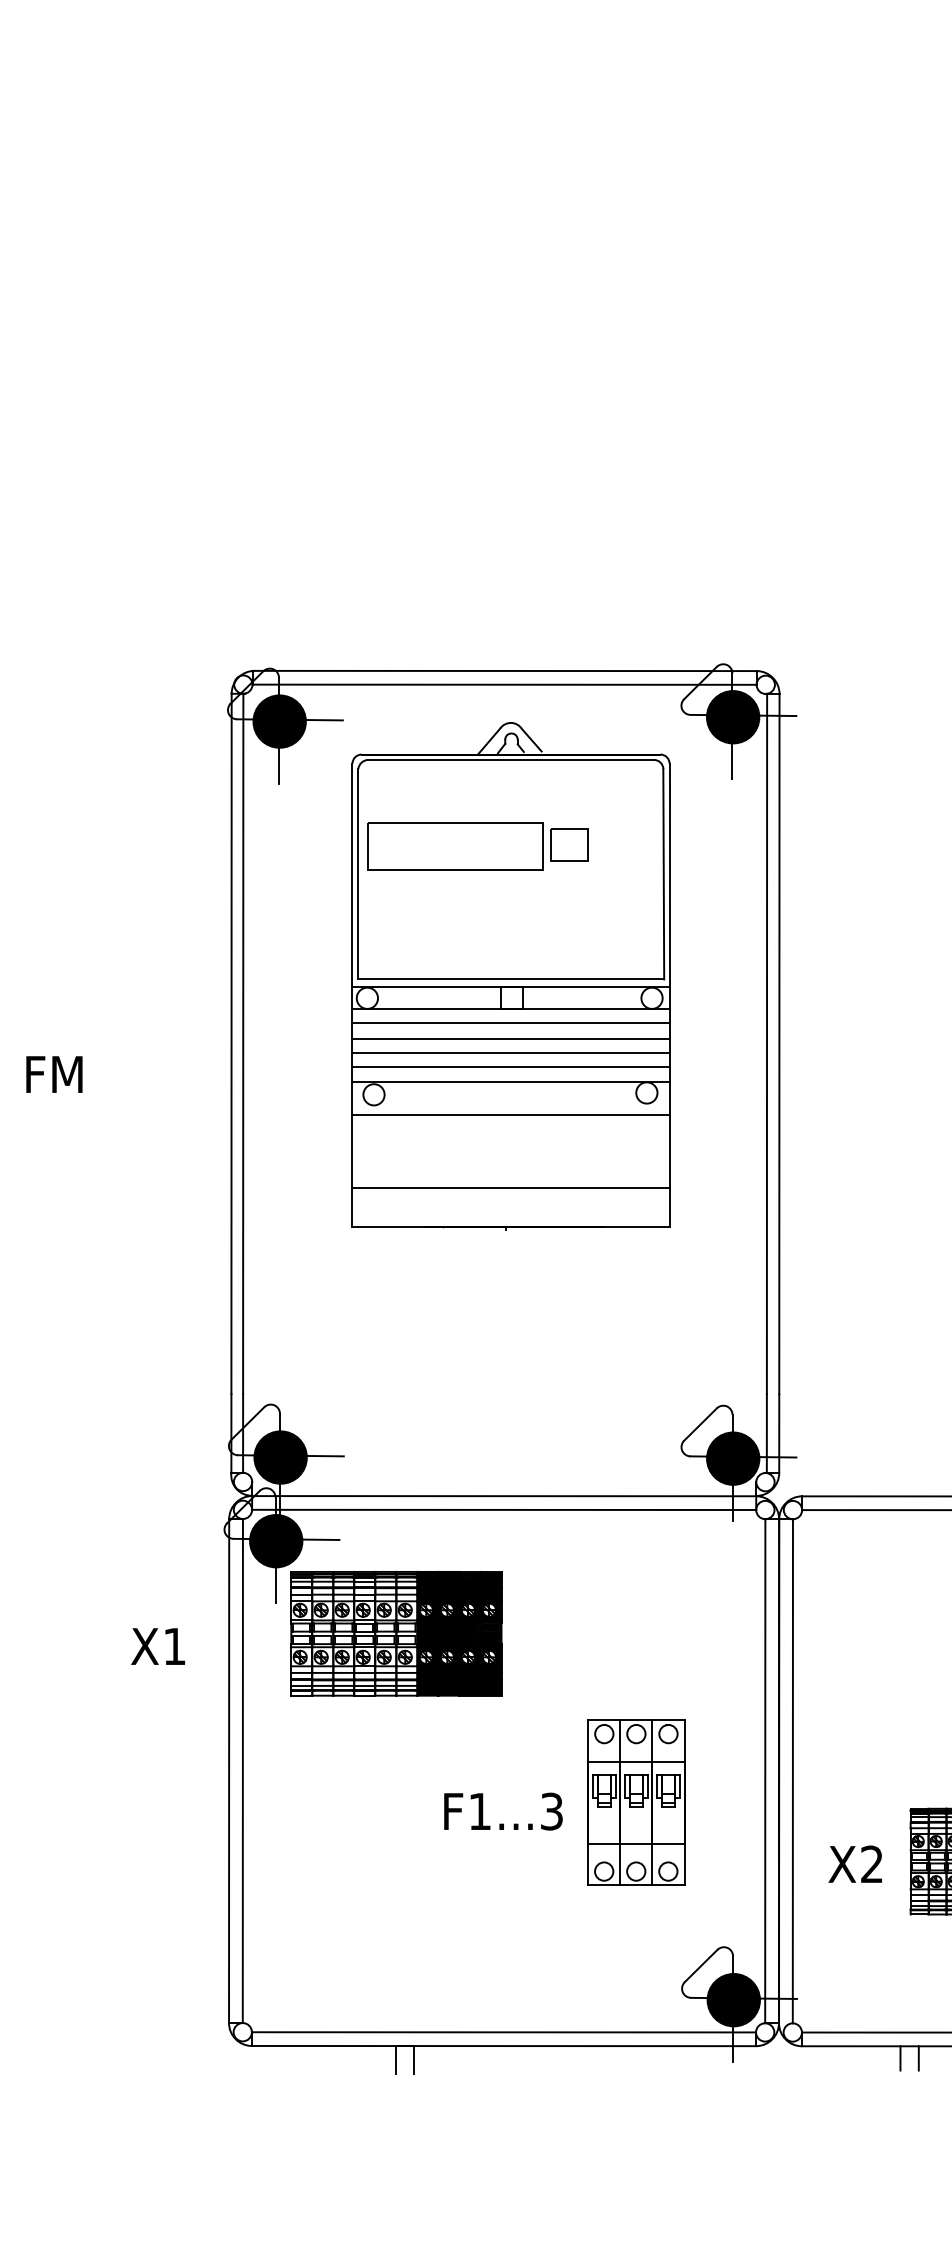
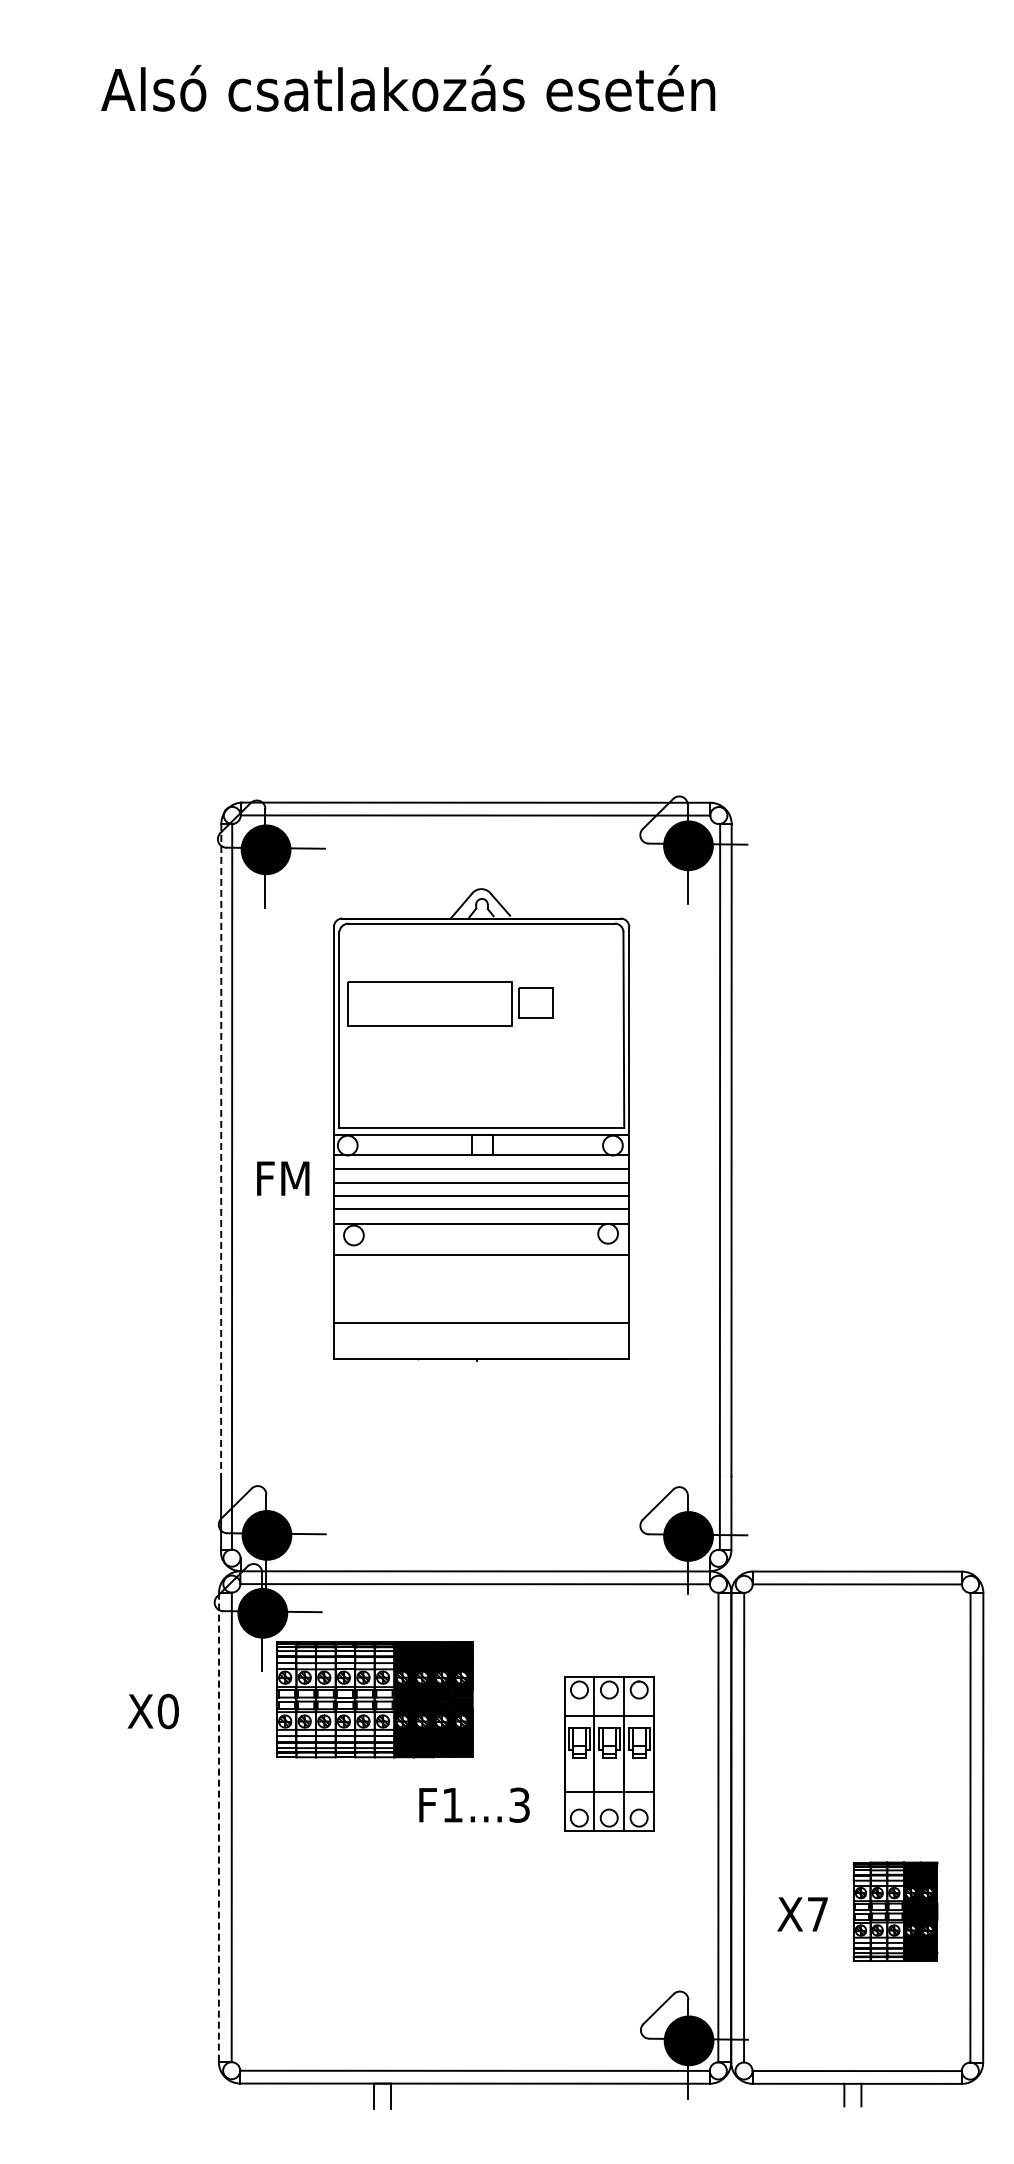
part: (510, 975) -> (481, 1124), moved
line: (231, 1044) -> (221, 1150), solid -> dashed
text: (54, 1074) -> (283, 1178), moved
text: (173, 1646) -> (167, 1711), X1 -> X0
line: (228, 1771) -> (218, 1827), solid -> dashed
part: (636, 1802) -> (609, 1753), moved
text: (503, 1810) -> (474, 1804), moved
text: (871, 1863) -> (817, 1913), X2 -> X7

